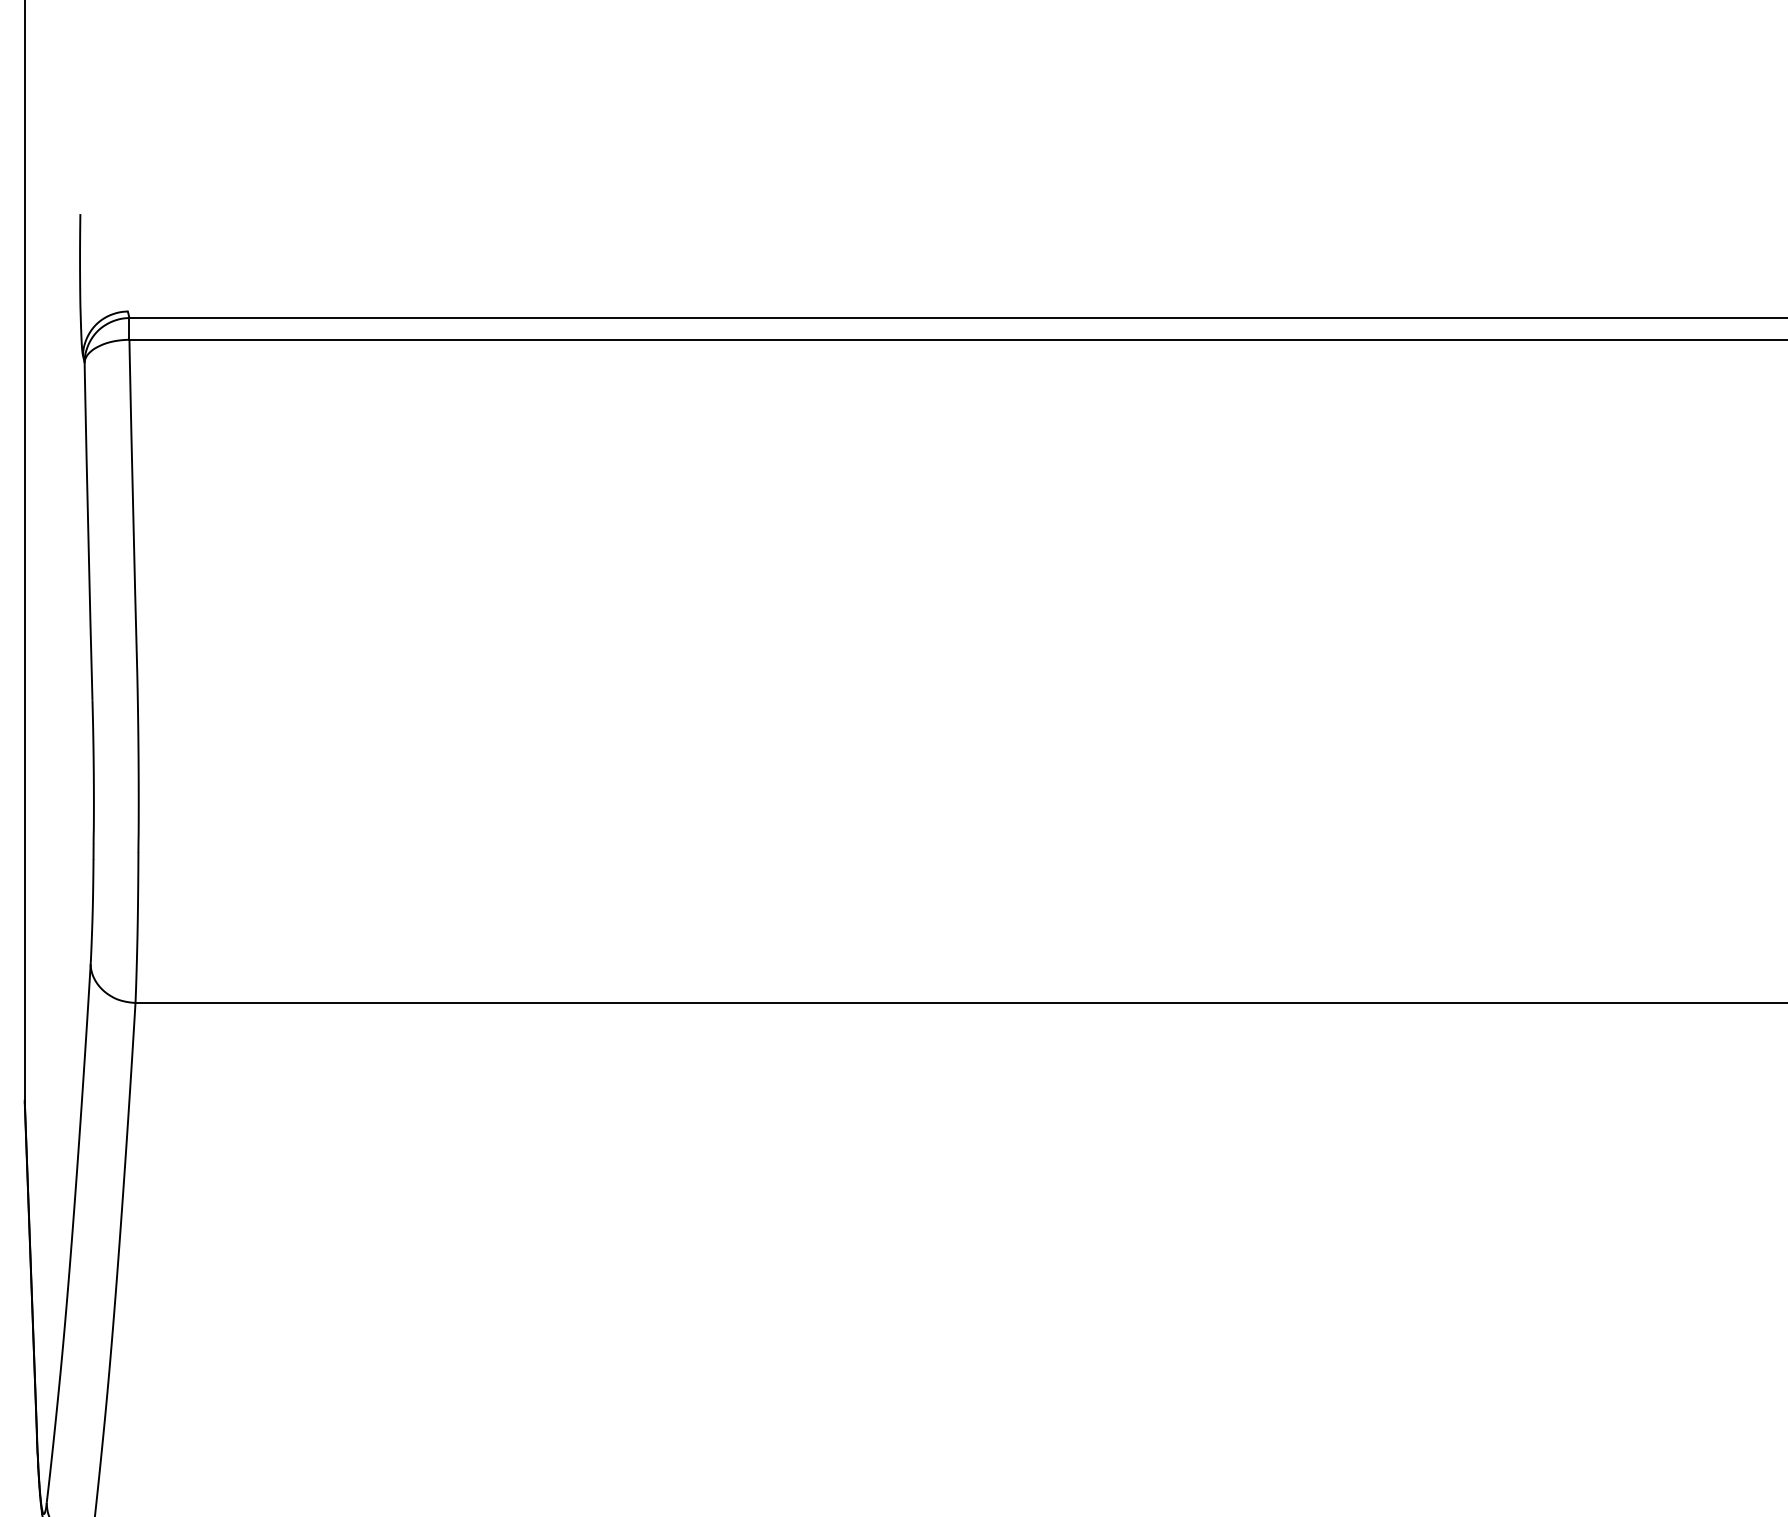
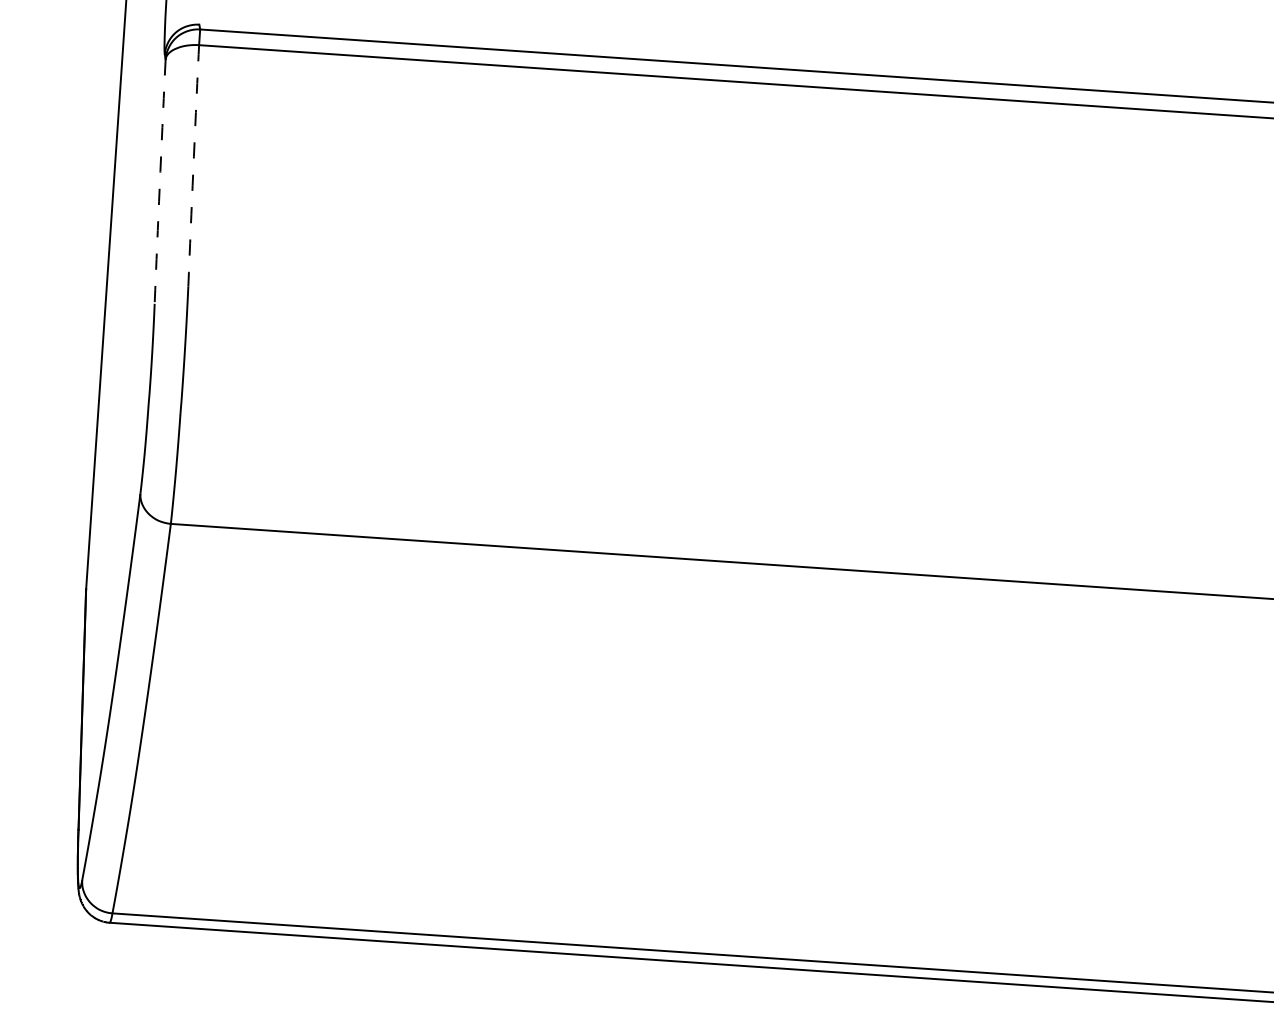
line: (133, 506) -> (193, 165), solid -> dashed
line: (88, 531) -> (160, 181), solid -> dashed

